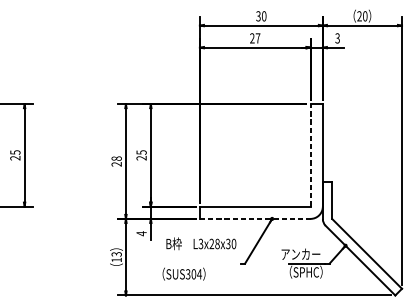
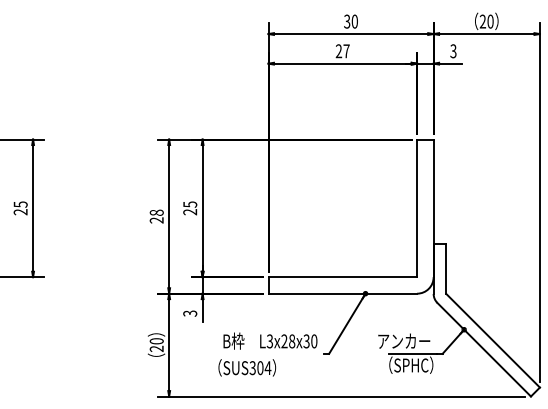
line: (310, 155) -> (417, 208), dashed -> solid
line: (255, 218) -> (343, 293), dashed -> solid
text: (141, 233) -> (190, 313), 4 -> 3
text: (201, 243) -> (270, 340), moved
text: (116, 257) -> (156, 345), 13 -> 20

